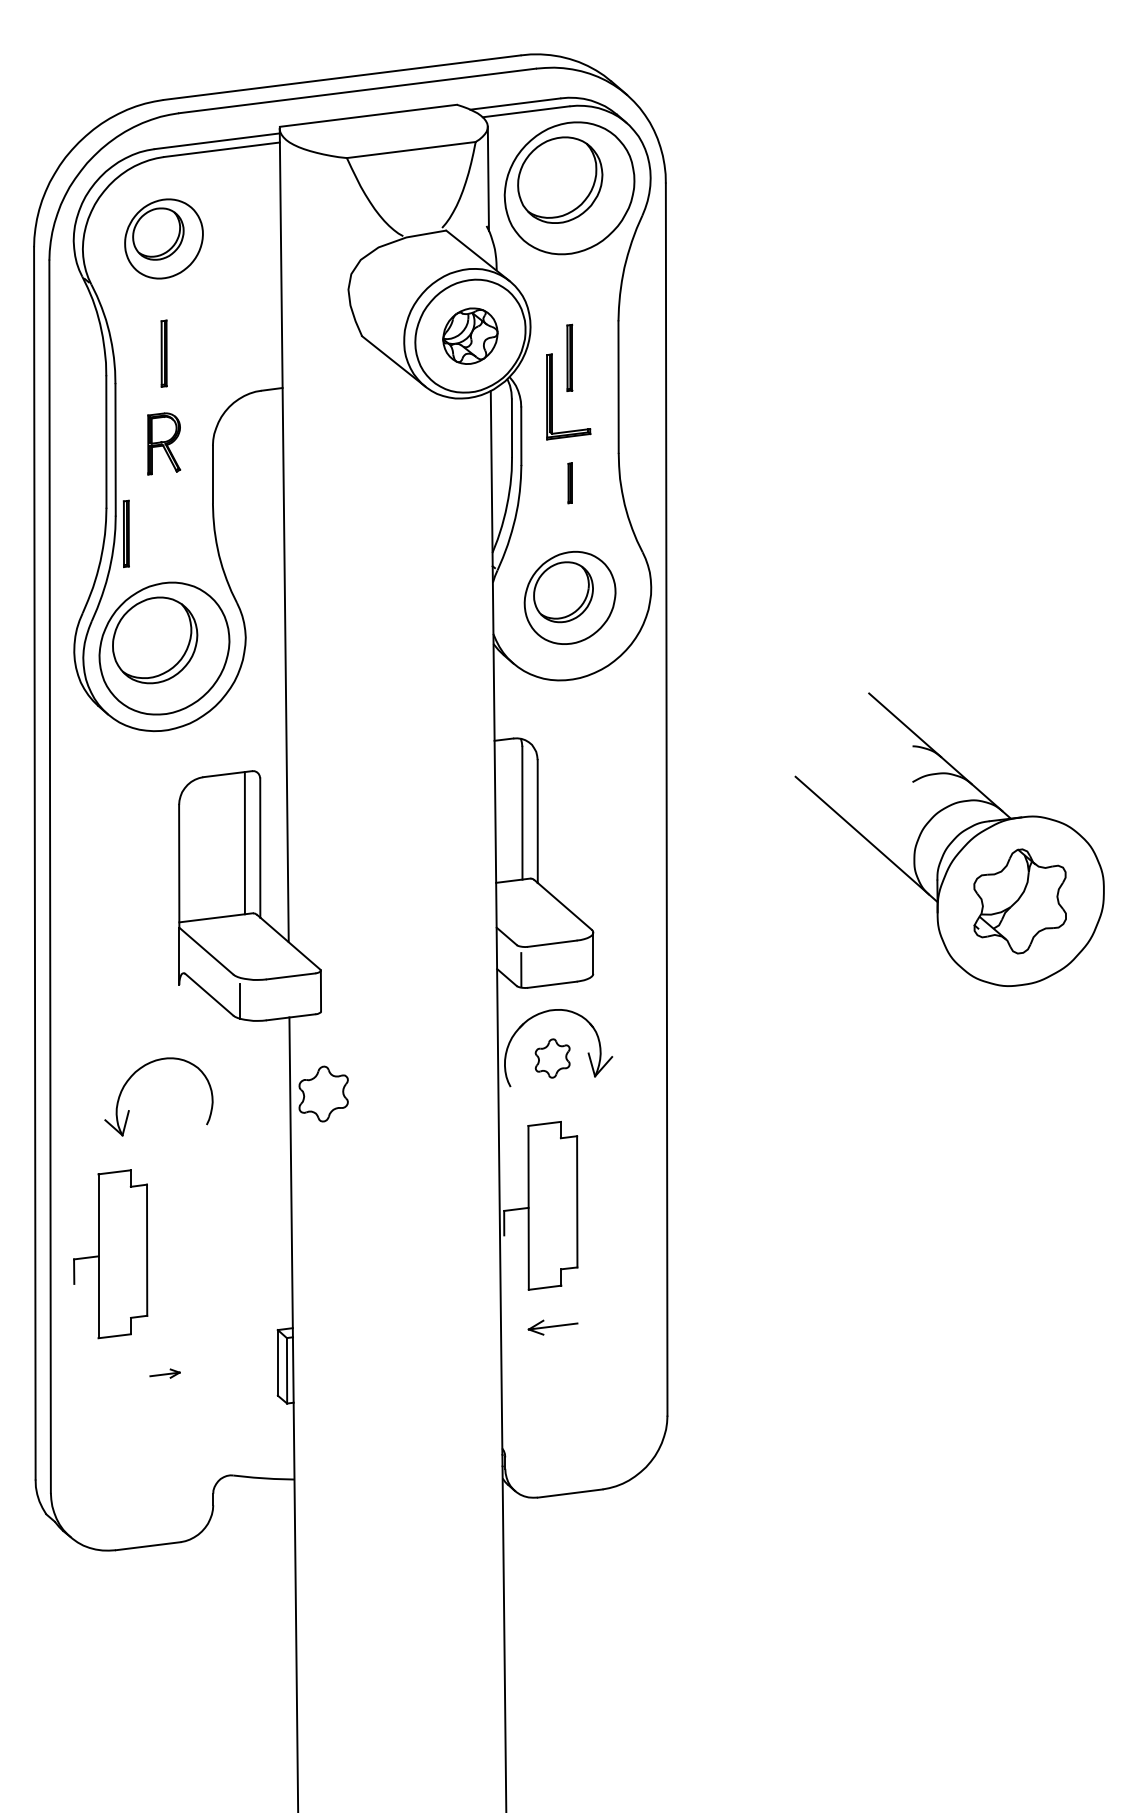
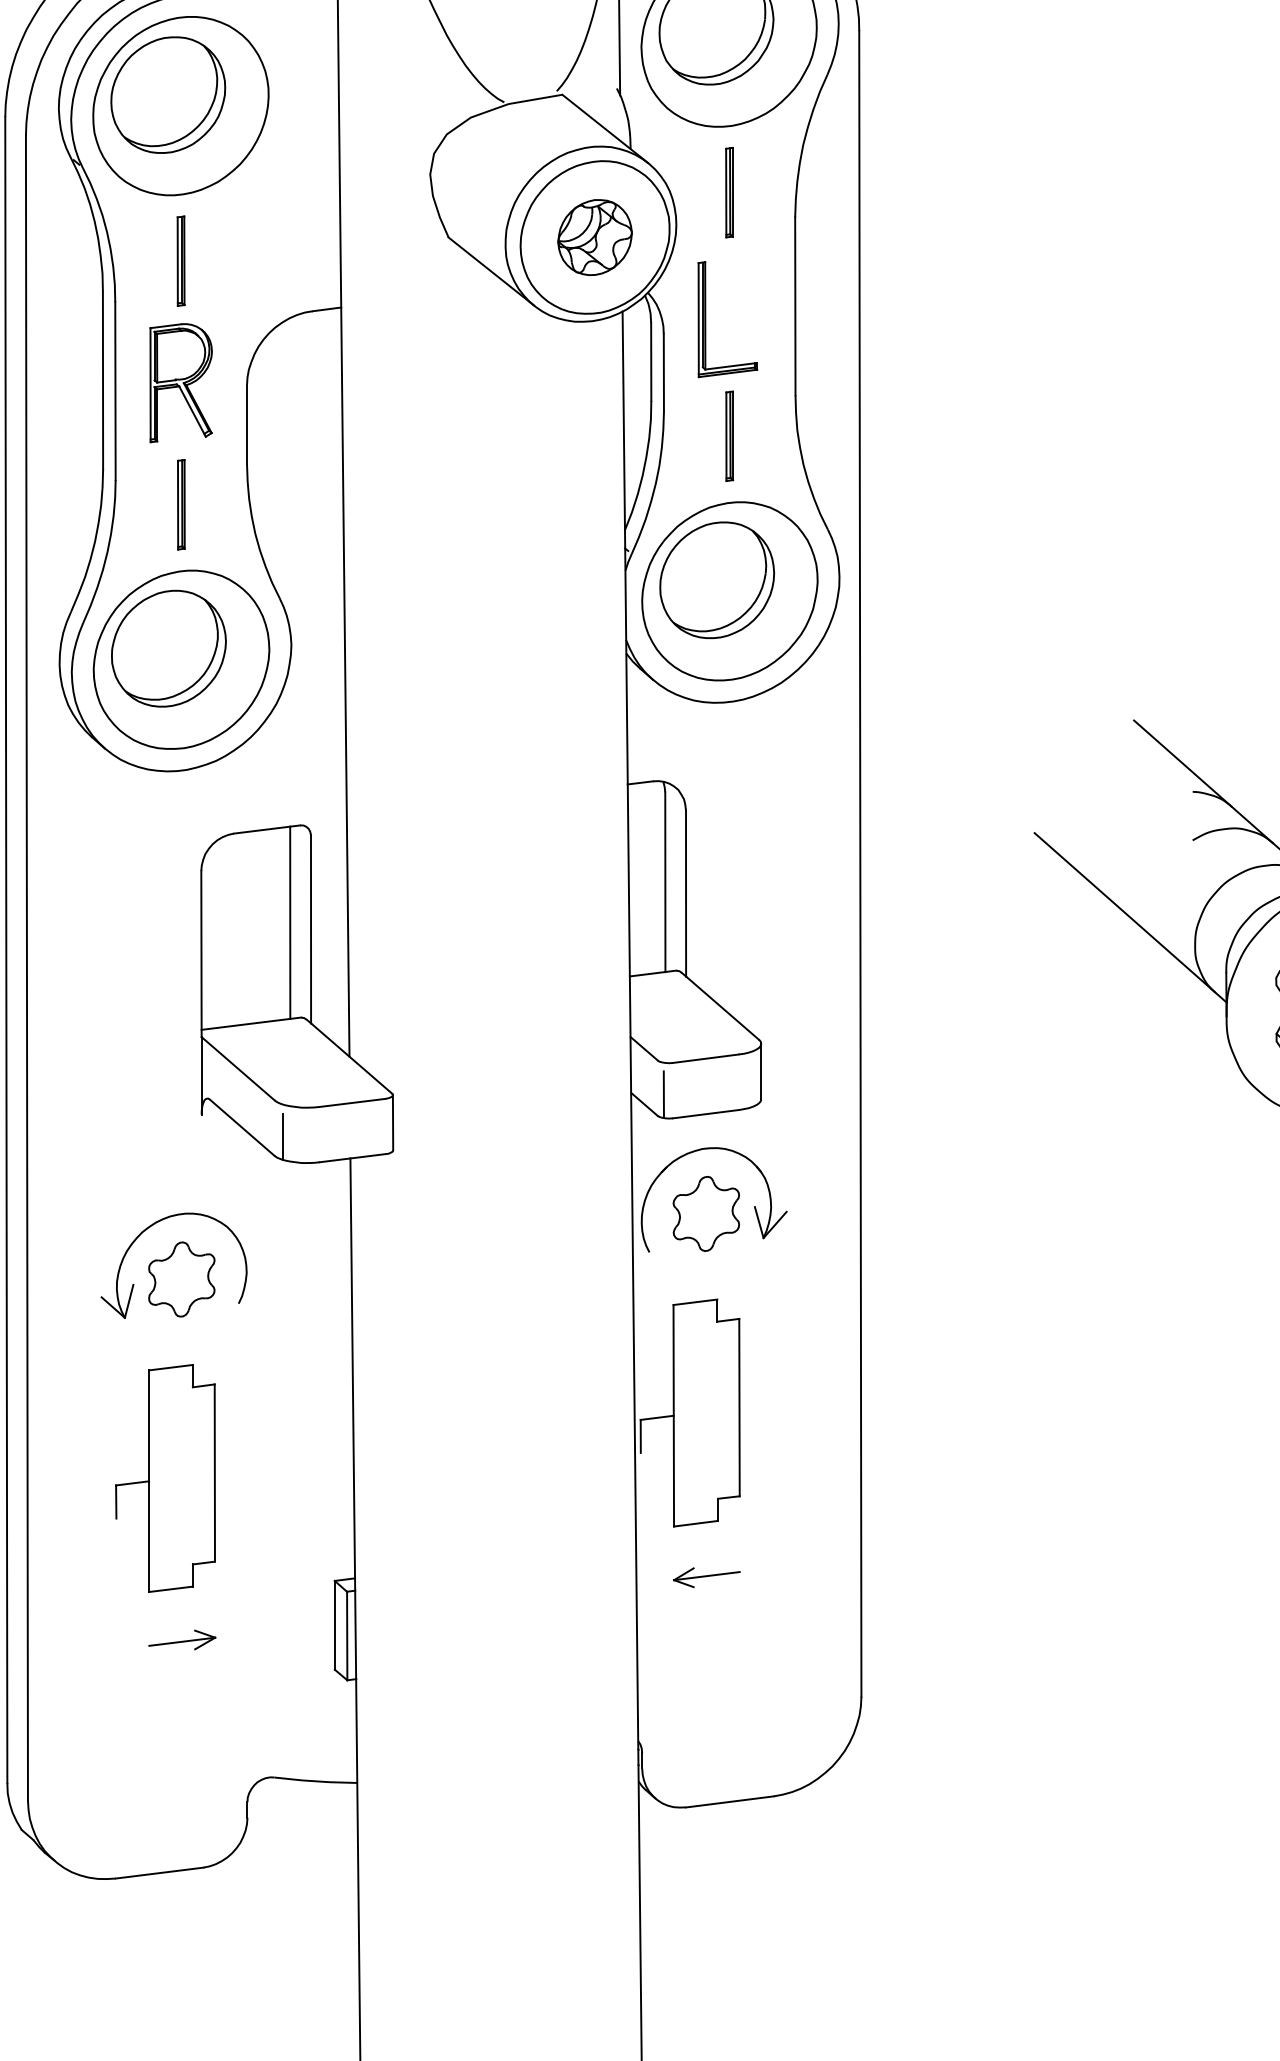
part: (163, 238) -> (180, 105), size x1.67
part: (569, 357) -> (728, 191), moved
part: (163, 443) -> (180, 382), size x1.43
part: (569, 483) -> (728, 436), size x1.67
part: (125, 533) -> (180, 504), moved
part: (569, 597) -> (728, 590), size x1.43
part: (552, 1058) -> (706, 1213), size x1.43
part: (323, 1093) -> (181, 1278), moved
part: (110, 1254) -> (165, 1478), moved
part: (164, 1373) -> (181, 1639), size x1.67

